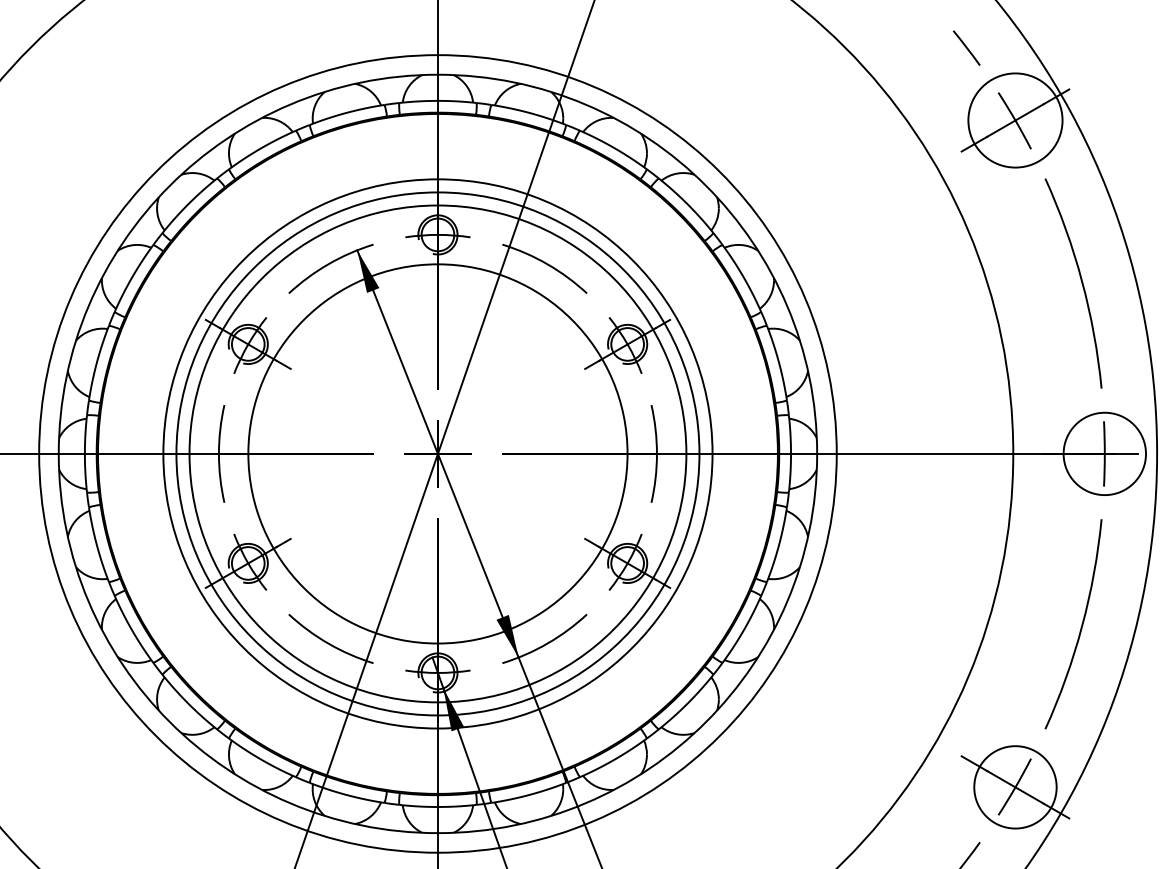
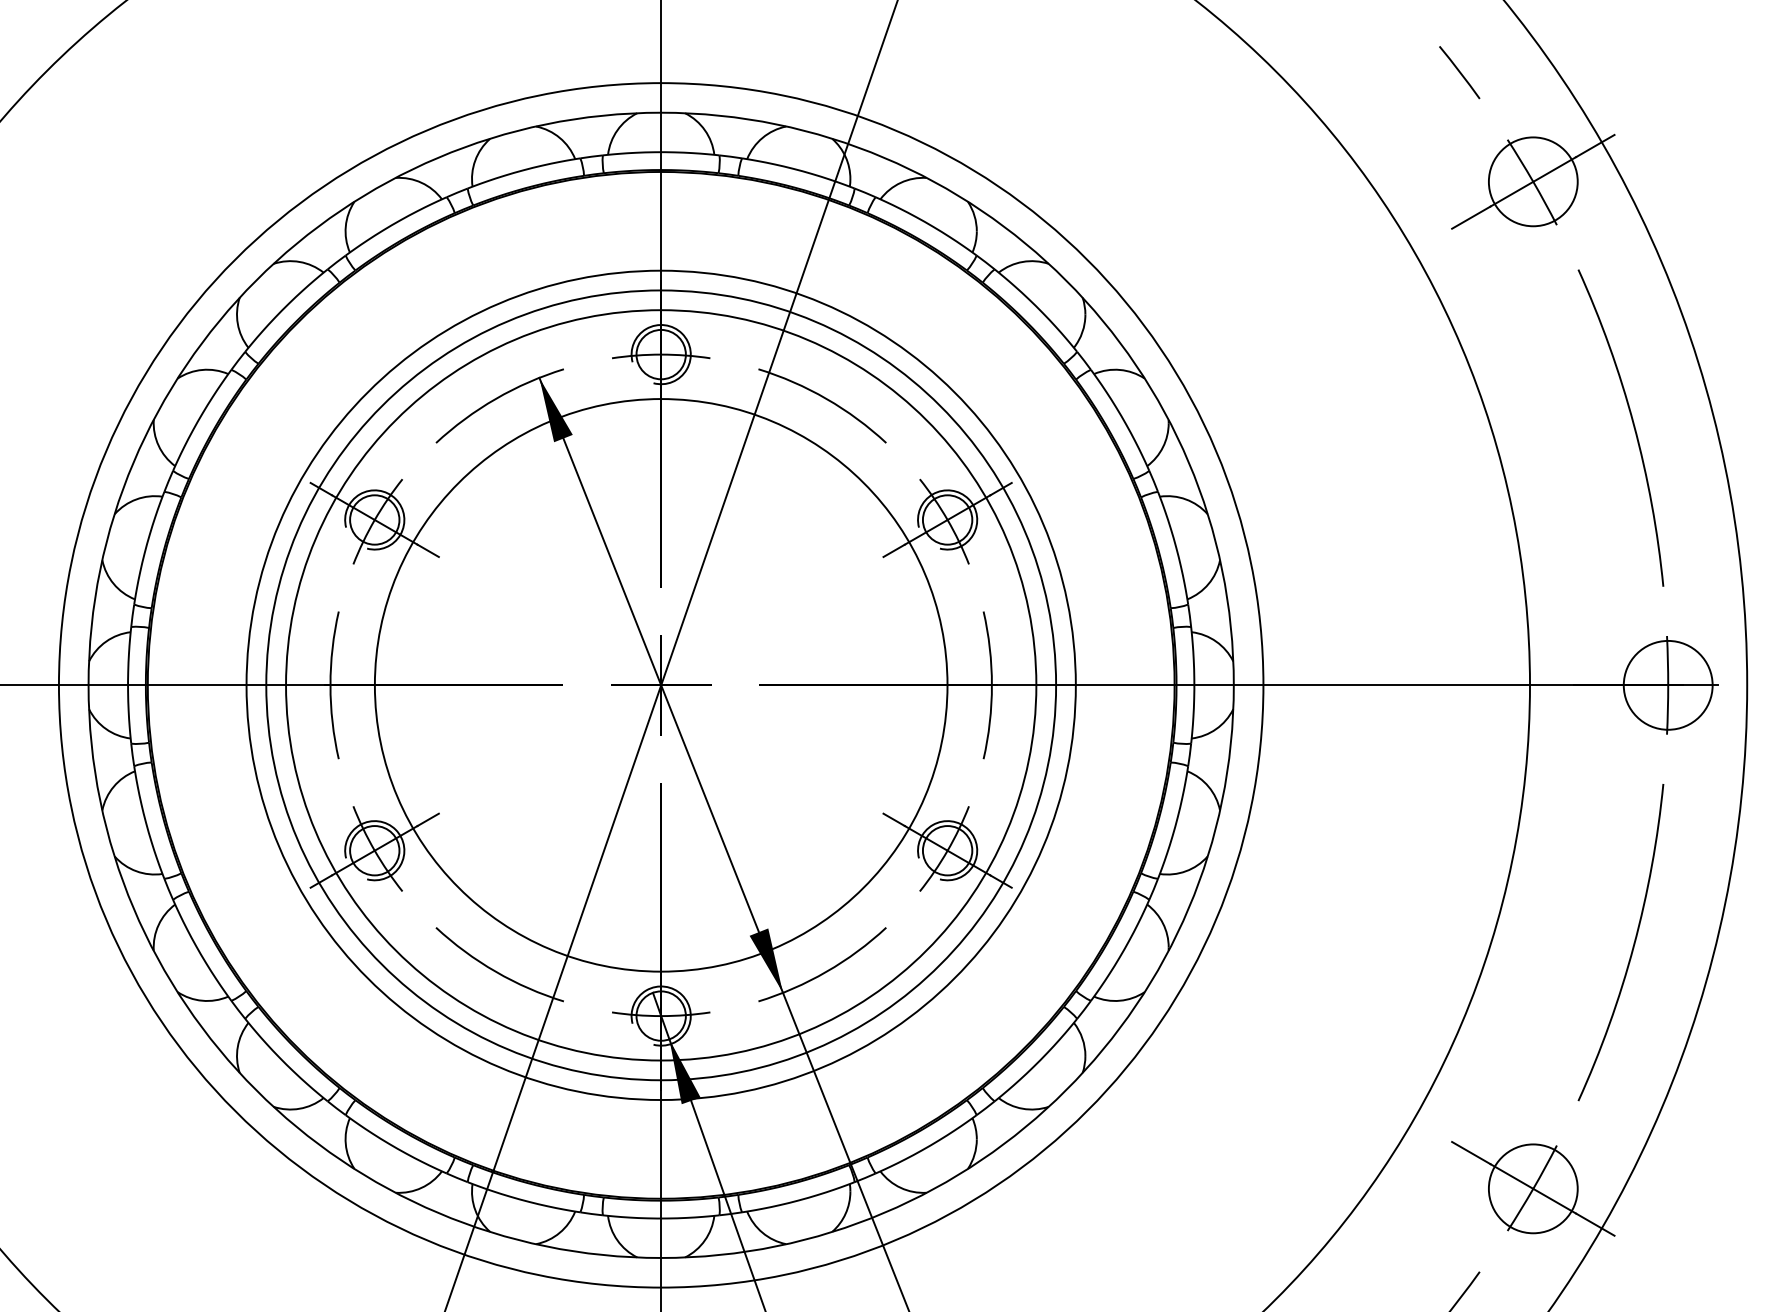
circle: (1015, 120) -> (1533, 181), size x0.62
circle: (1104, 453) -> (1667, 684), size x0.71
circle: (1015, 786) -> (1533, 1187), size x0.71

